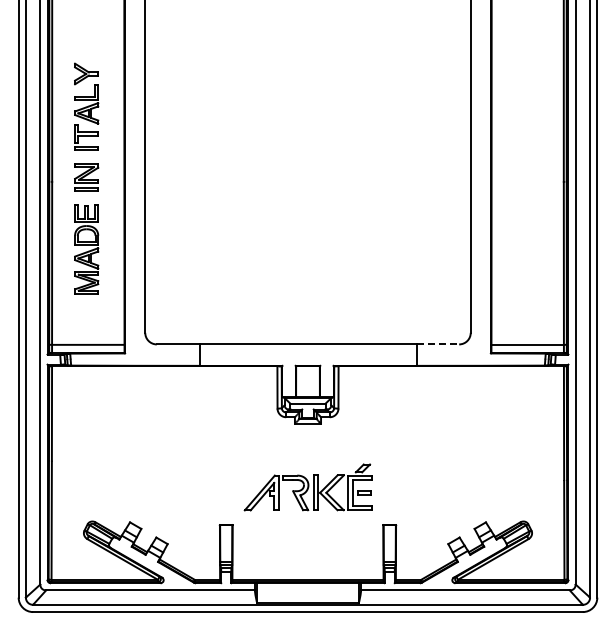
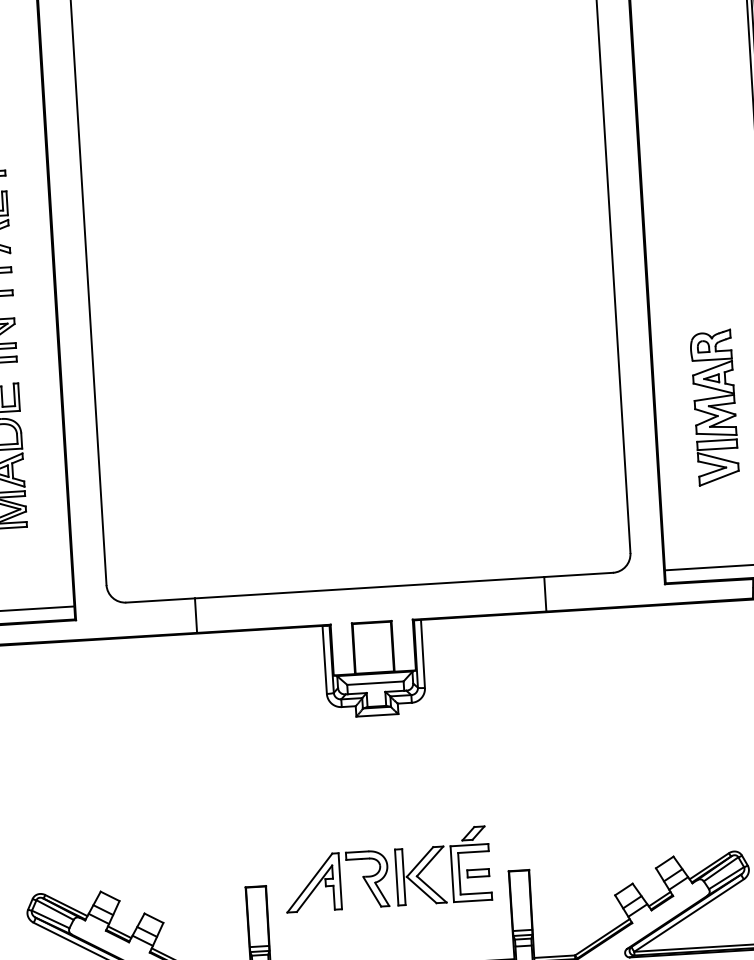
part: (528, 245) -> (714, 406), added
line: (438, 344) -> (579, 574), dashed -> solid
part: (307, 487) -> (386, 869), moved

